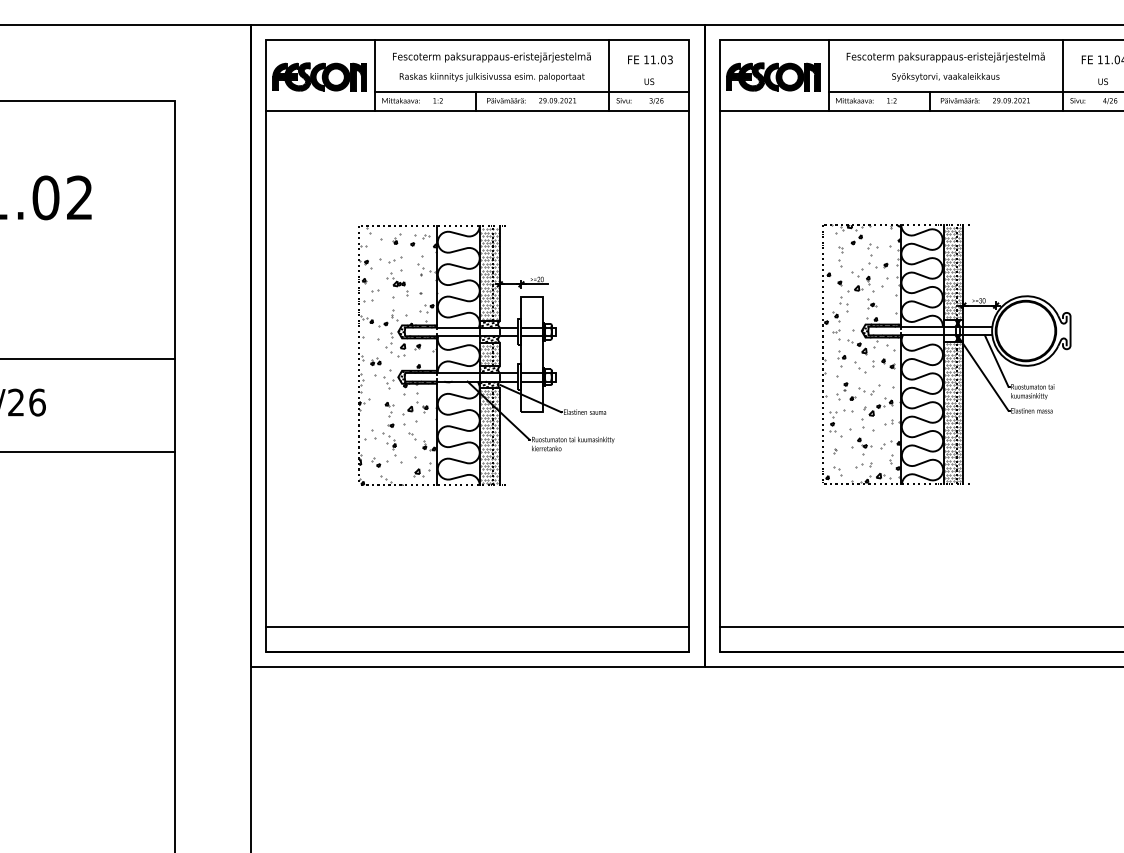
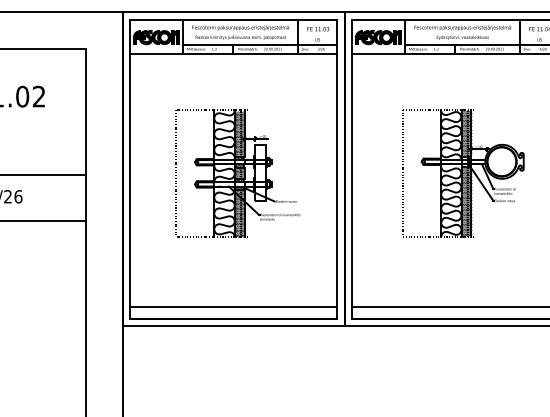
hatch: (861, 352) -> (421, 172), removed
hatch: (397, 356) -> (194, 174), removed

